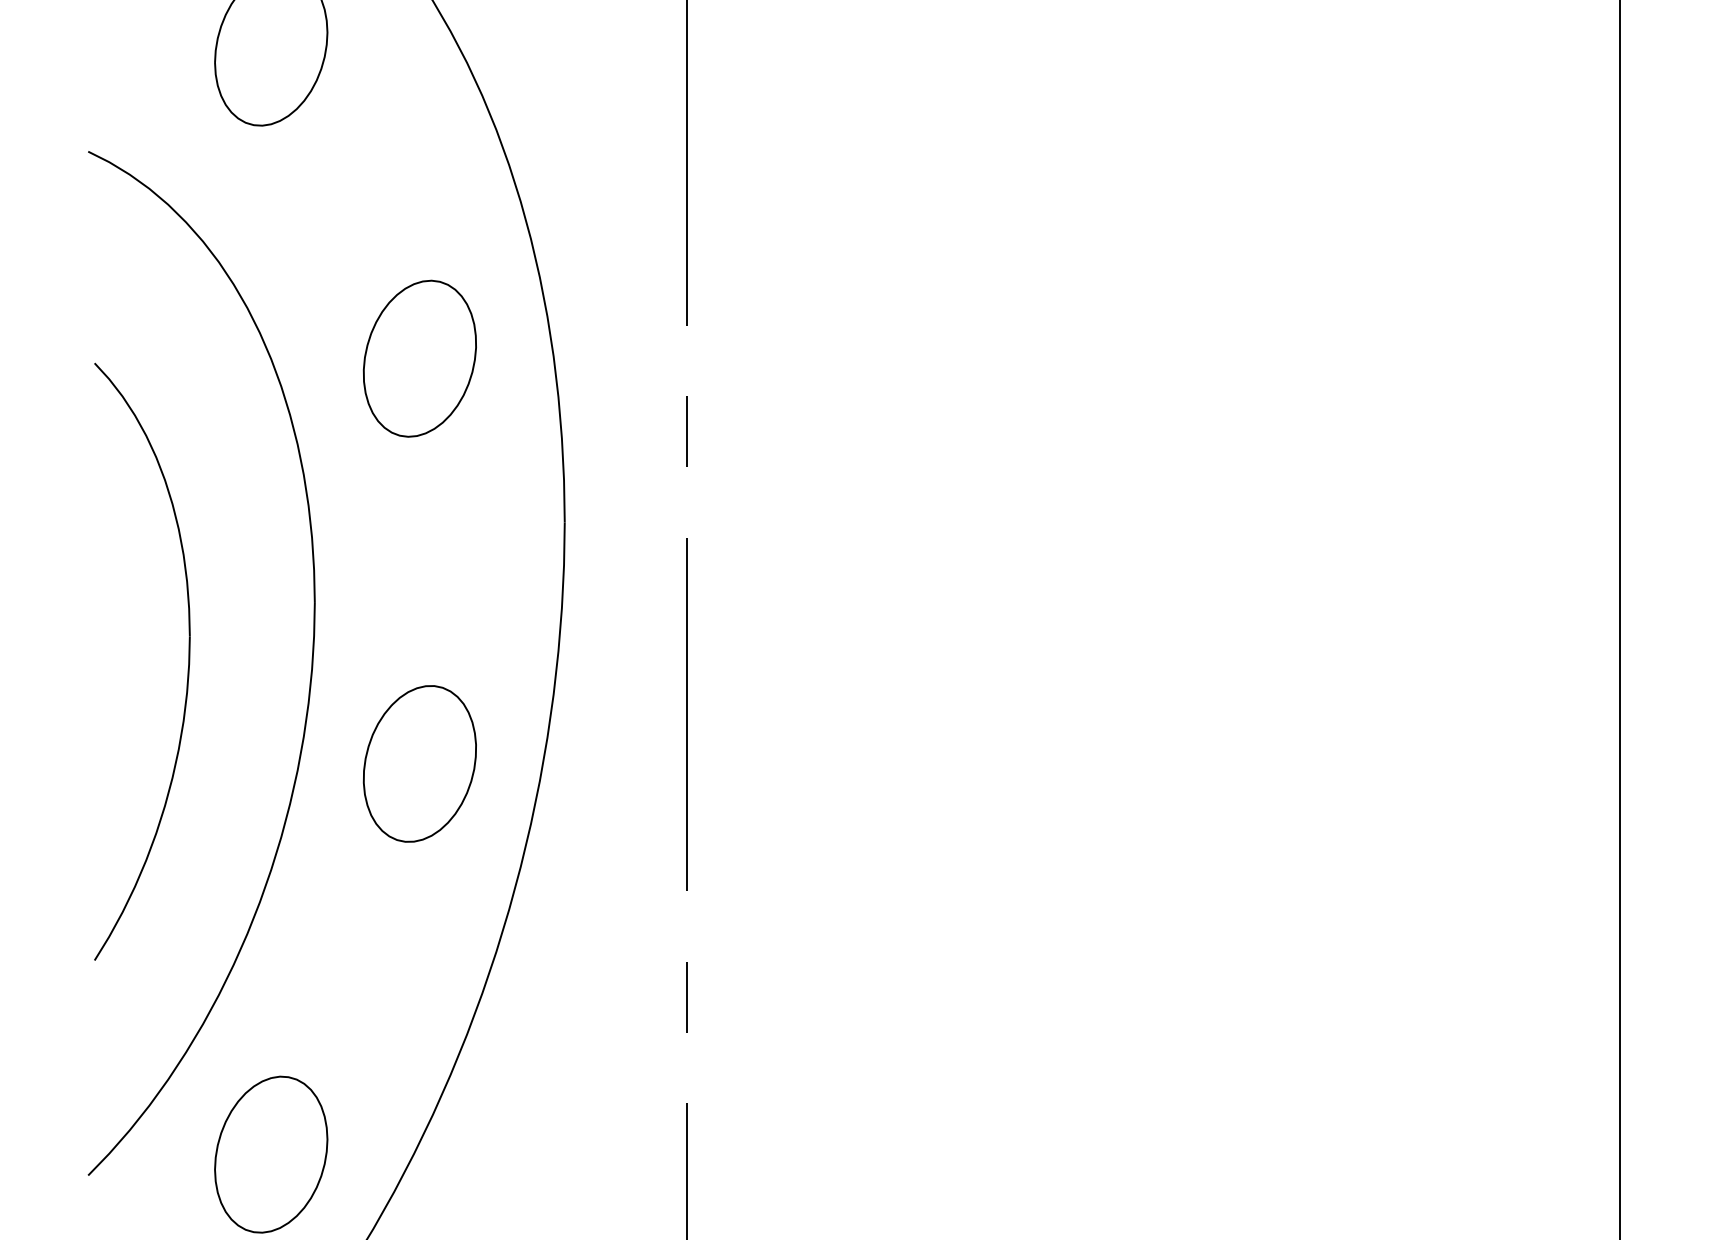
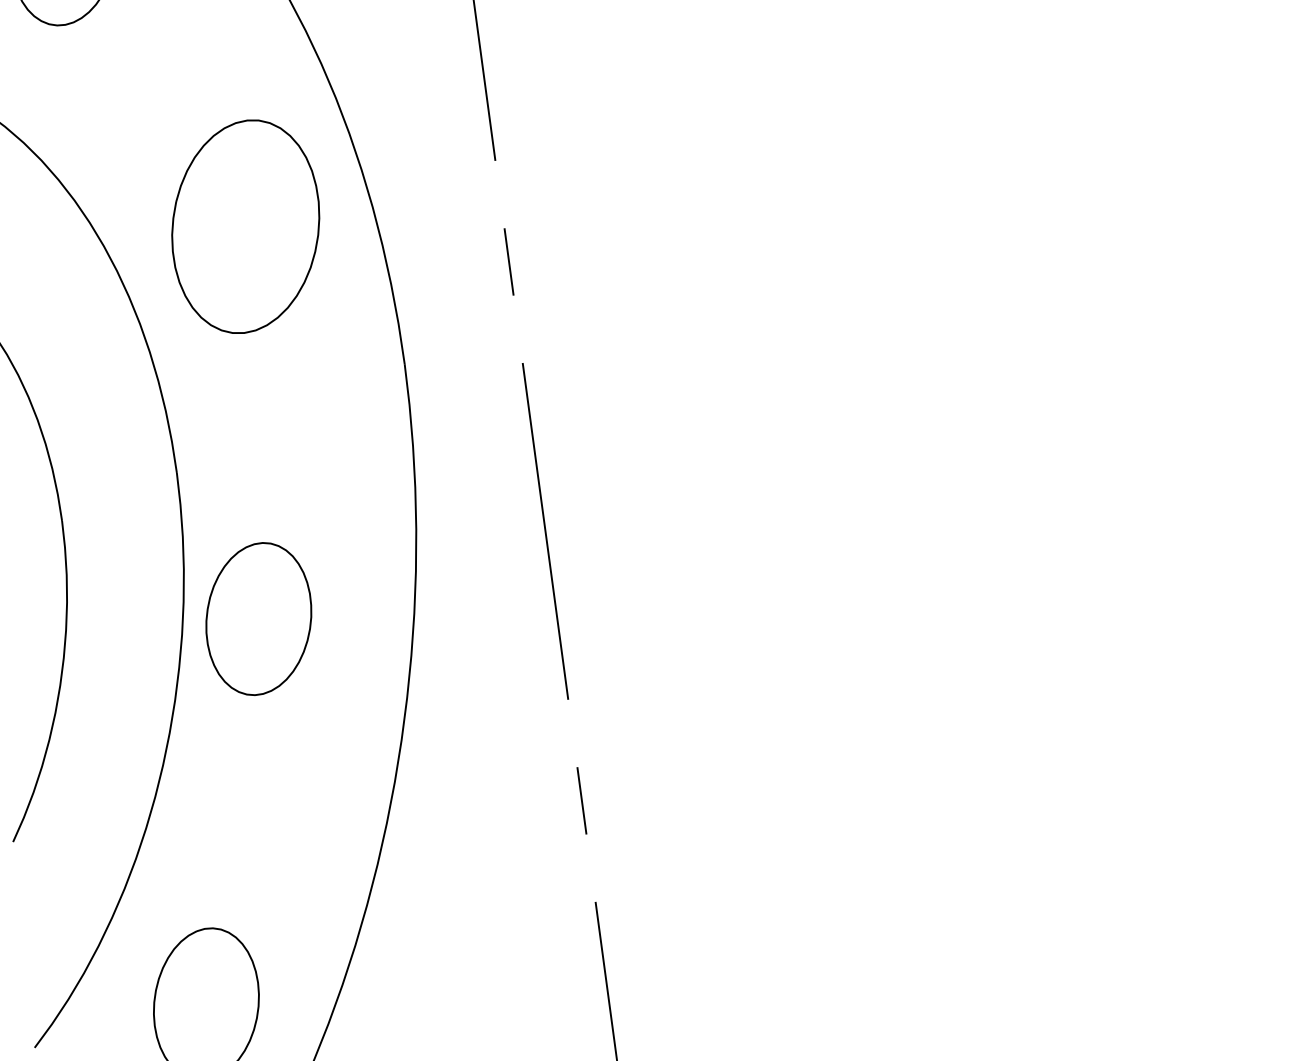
part: (419, 358) -> (245, 226), size x1.4
part: (419, 763) -> (258, 618), moved

